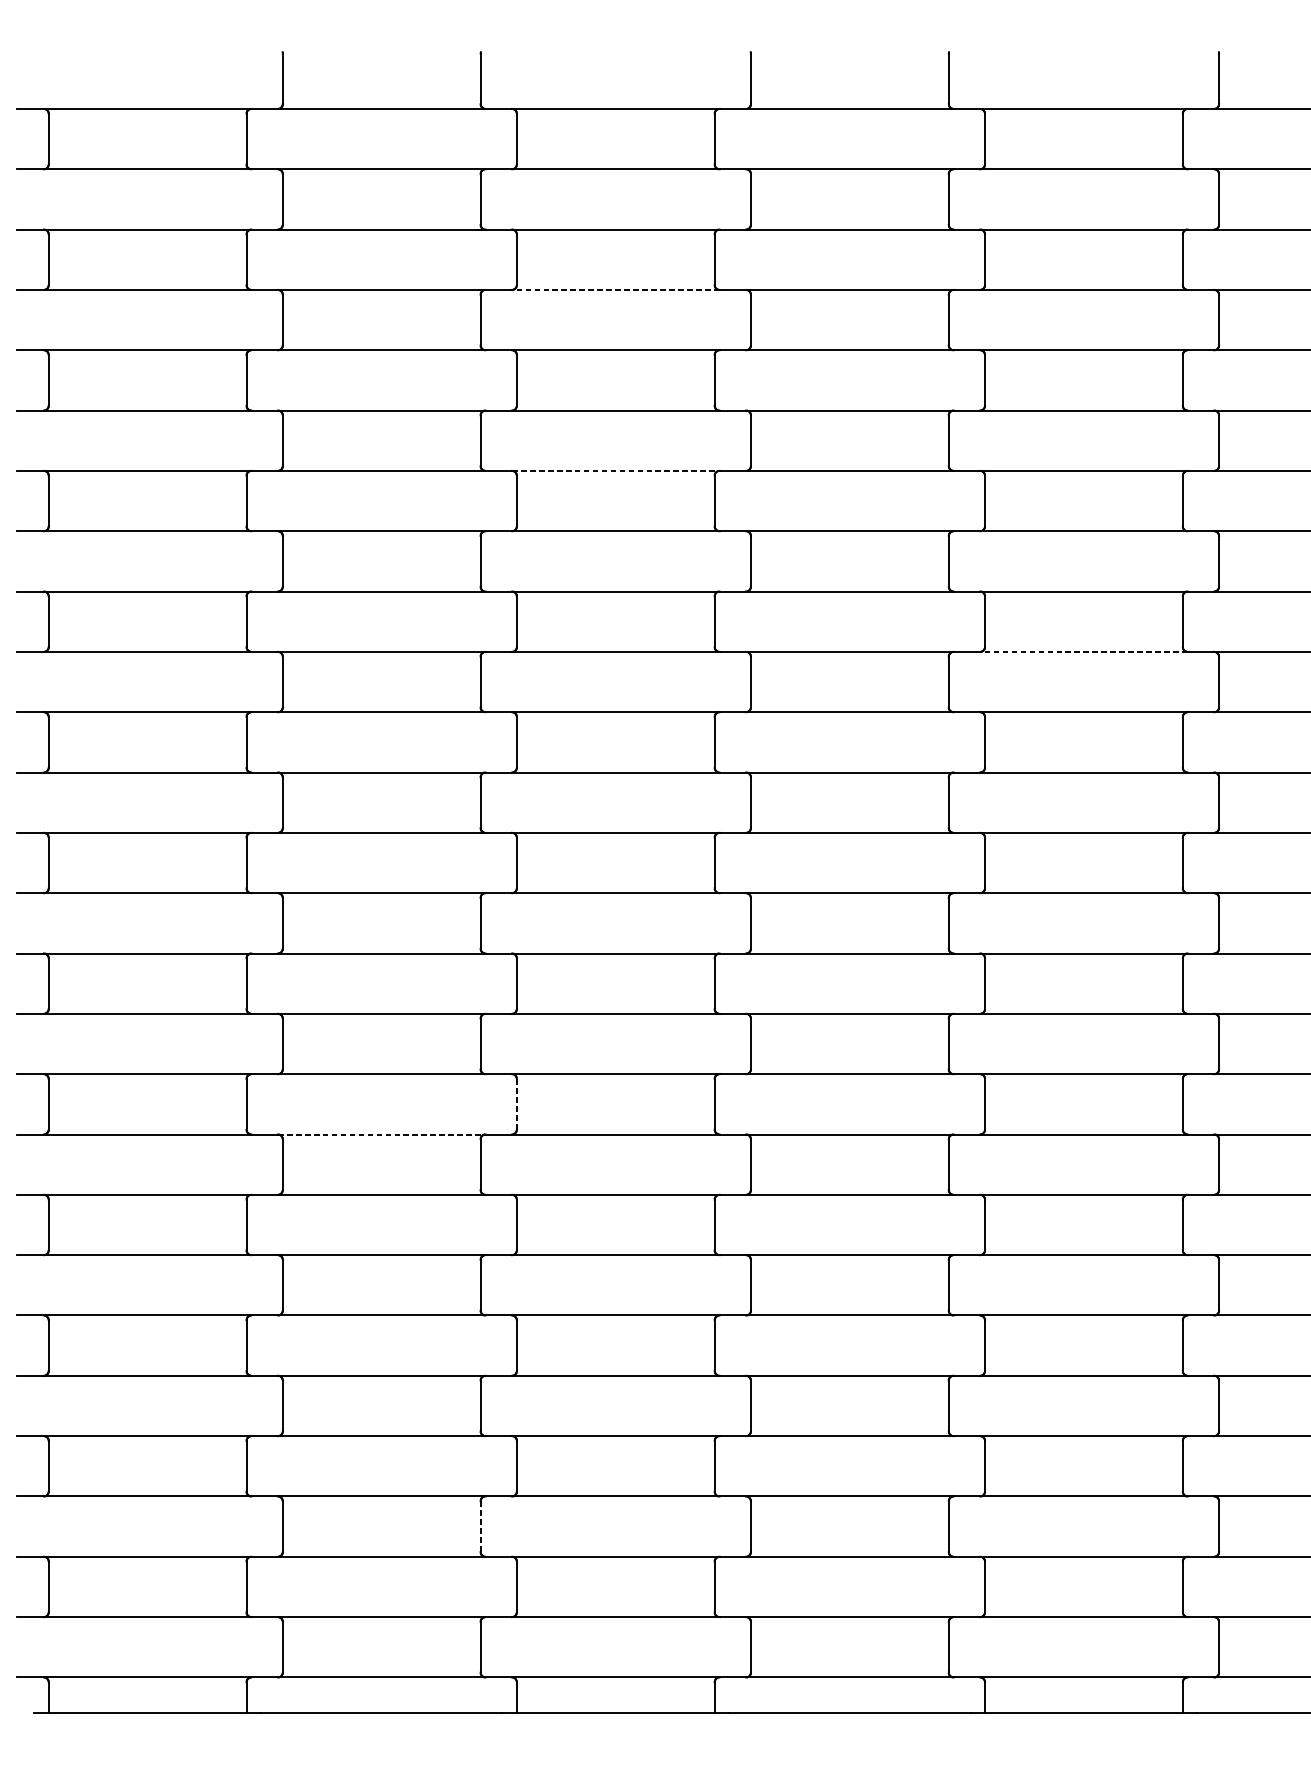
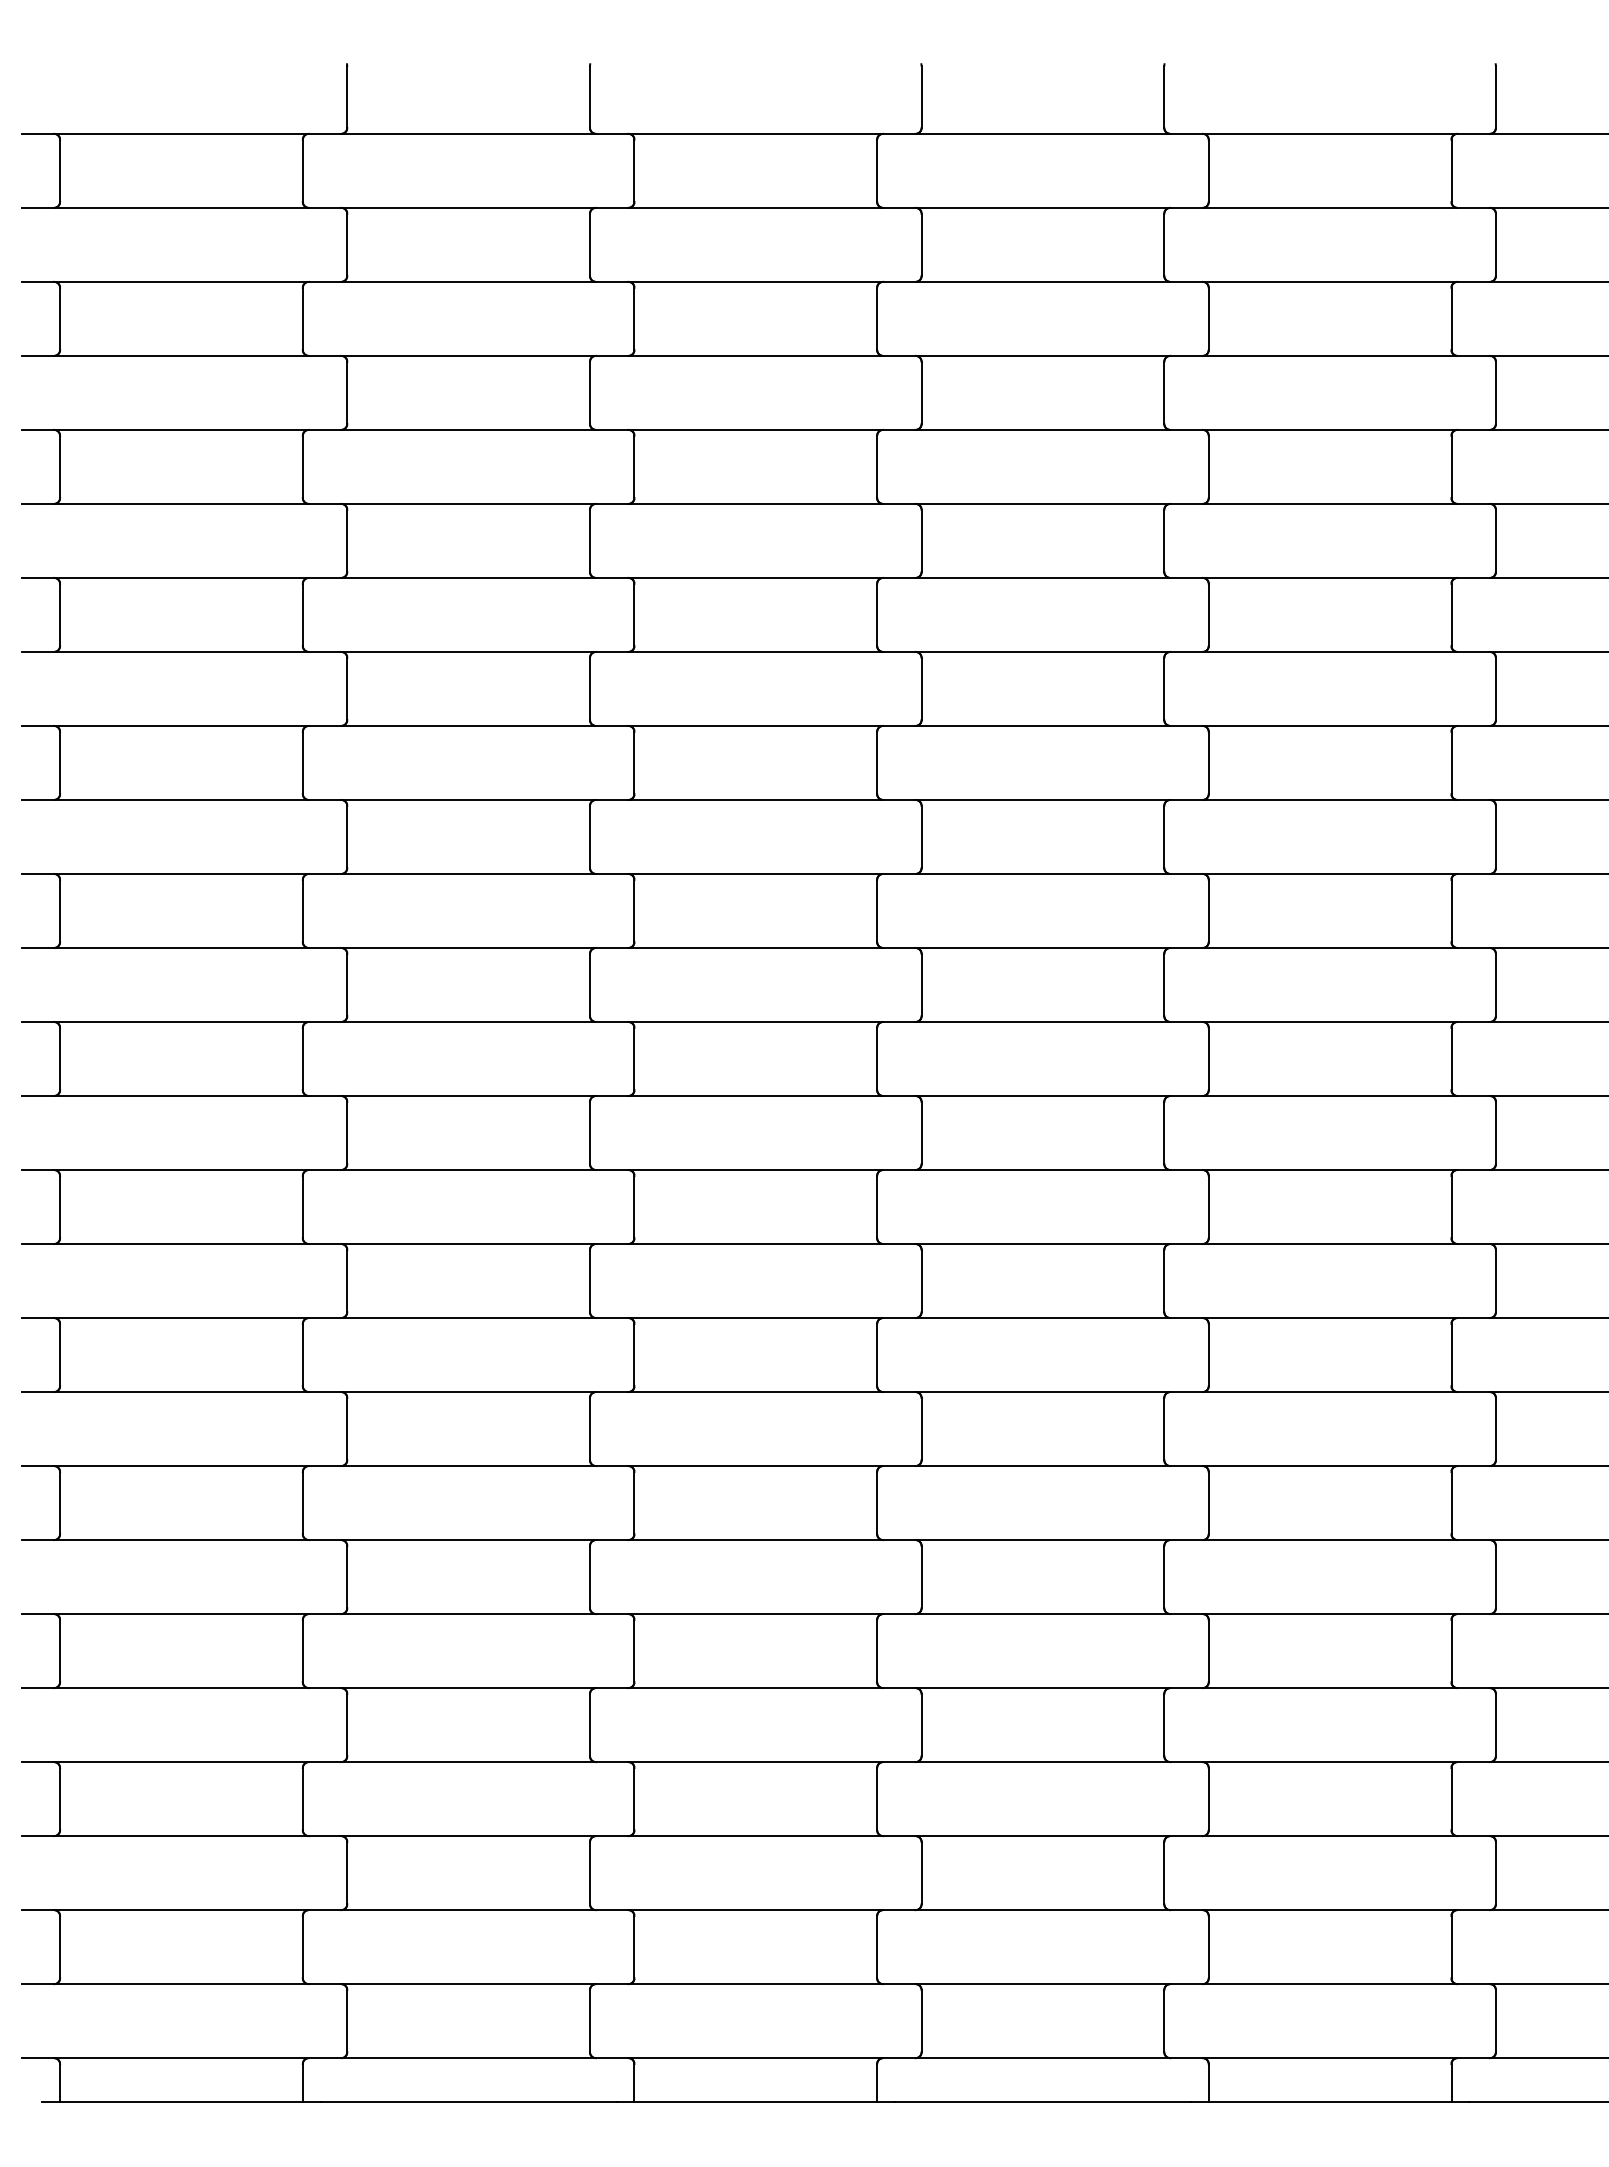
line: (615, 289) -> (755, 355), dashed -> solid
line: (616, 470) -> (756, 577), dashed -> solid
line: (1083, 651) -> (1329, 799), dashed -> solid
line: (516, 1103) -> (634, 1354), dashed -> solid
line: (382, 1134) -> (469, 1392), dashed -> solid
line: (481, 1526) -> (590, 1872), dashed -> solid

